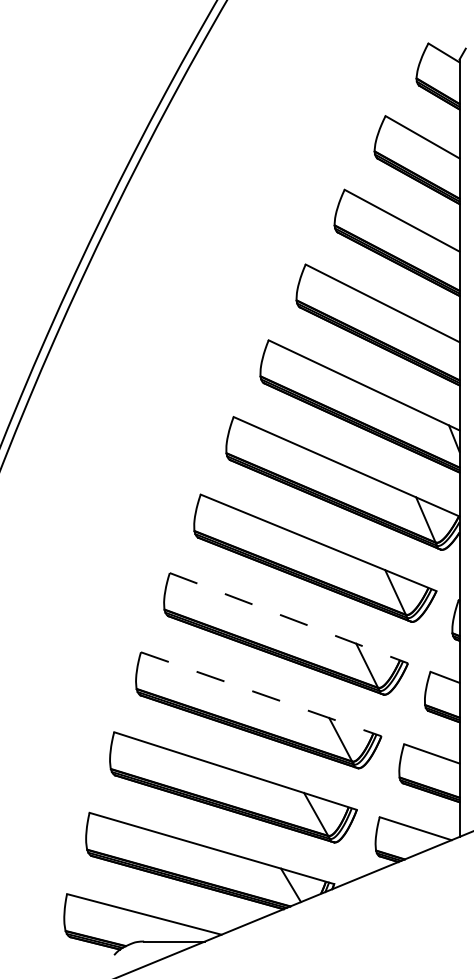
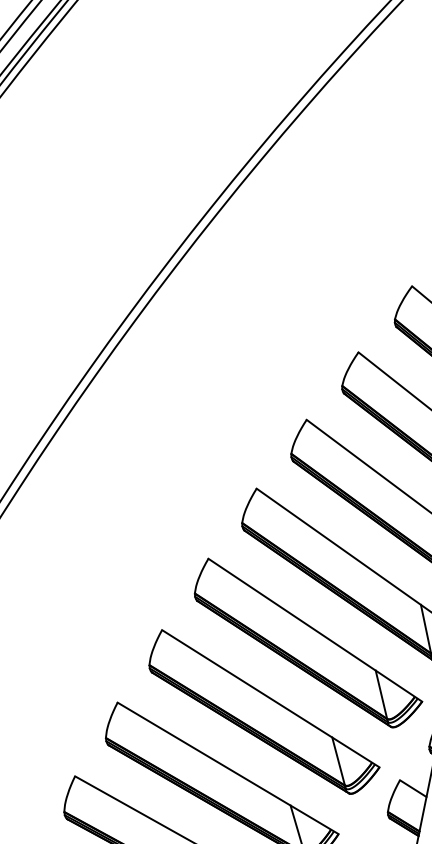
line: (289, 618) -> (271, 699), dashed -> solid
line: (261, 694) -> (228, 768), dashed -> solid

